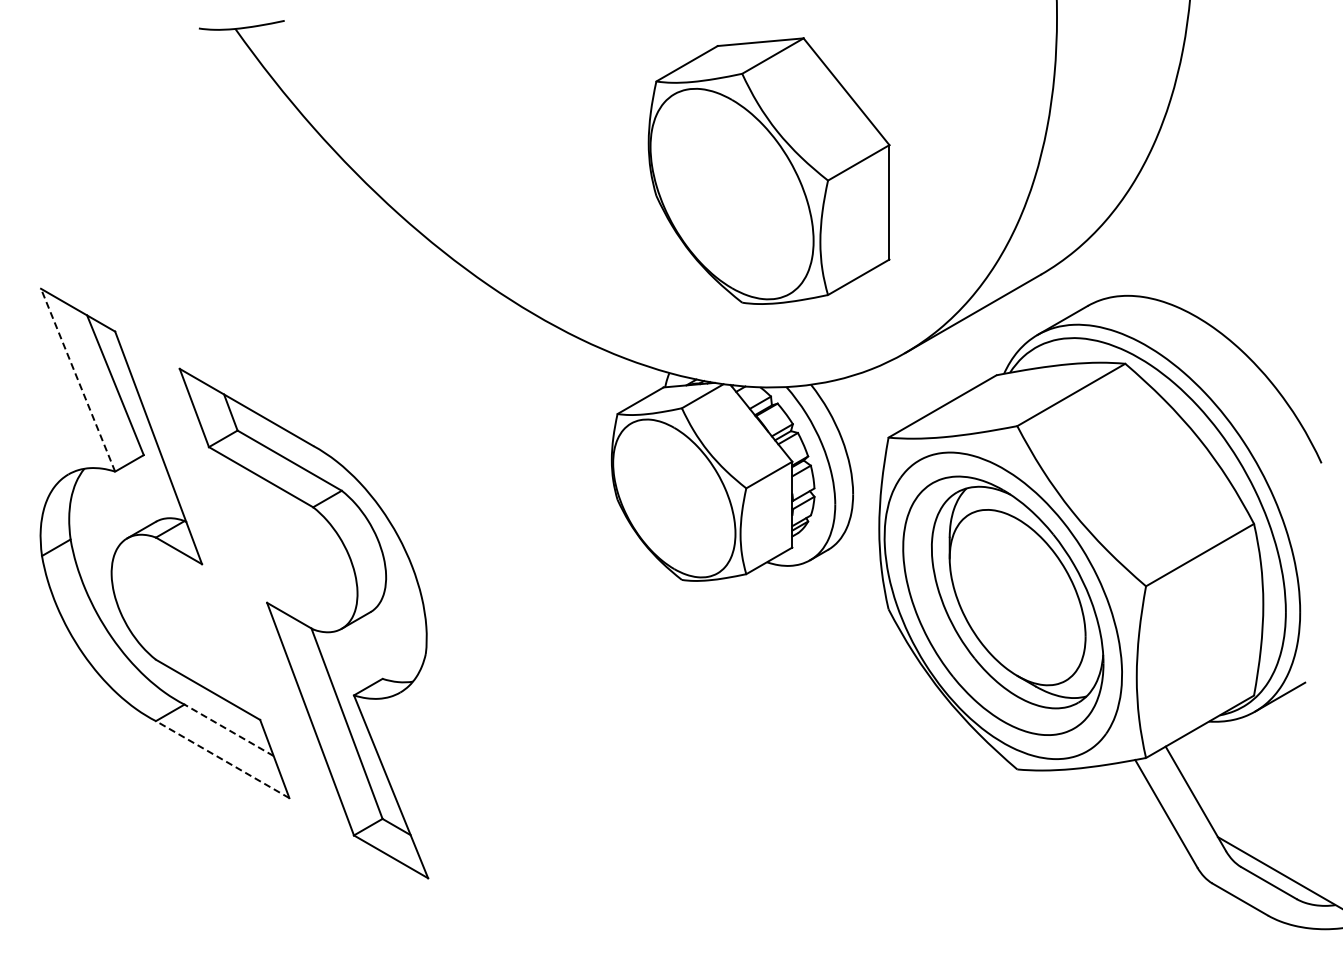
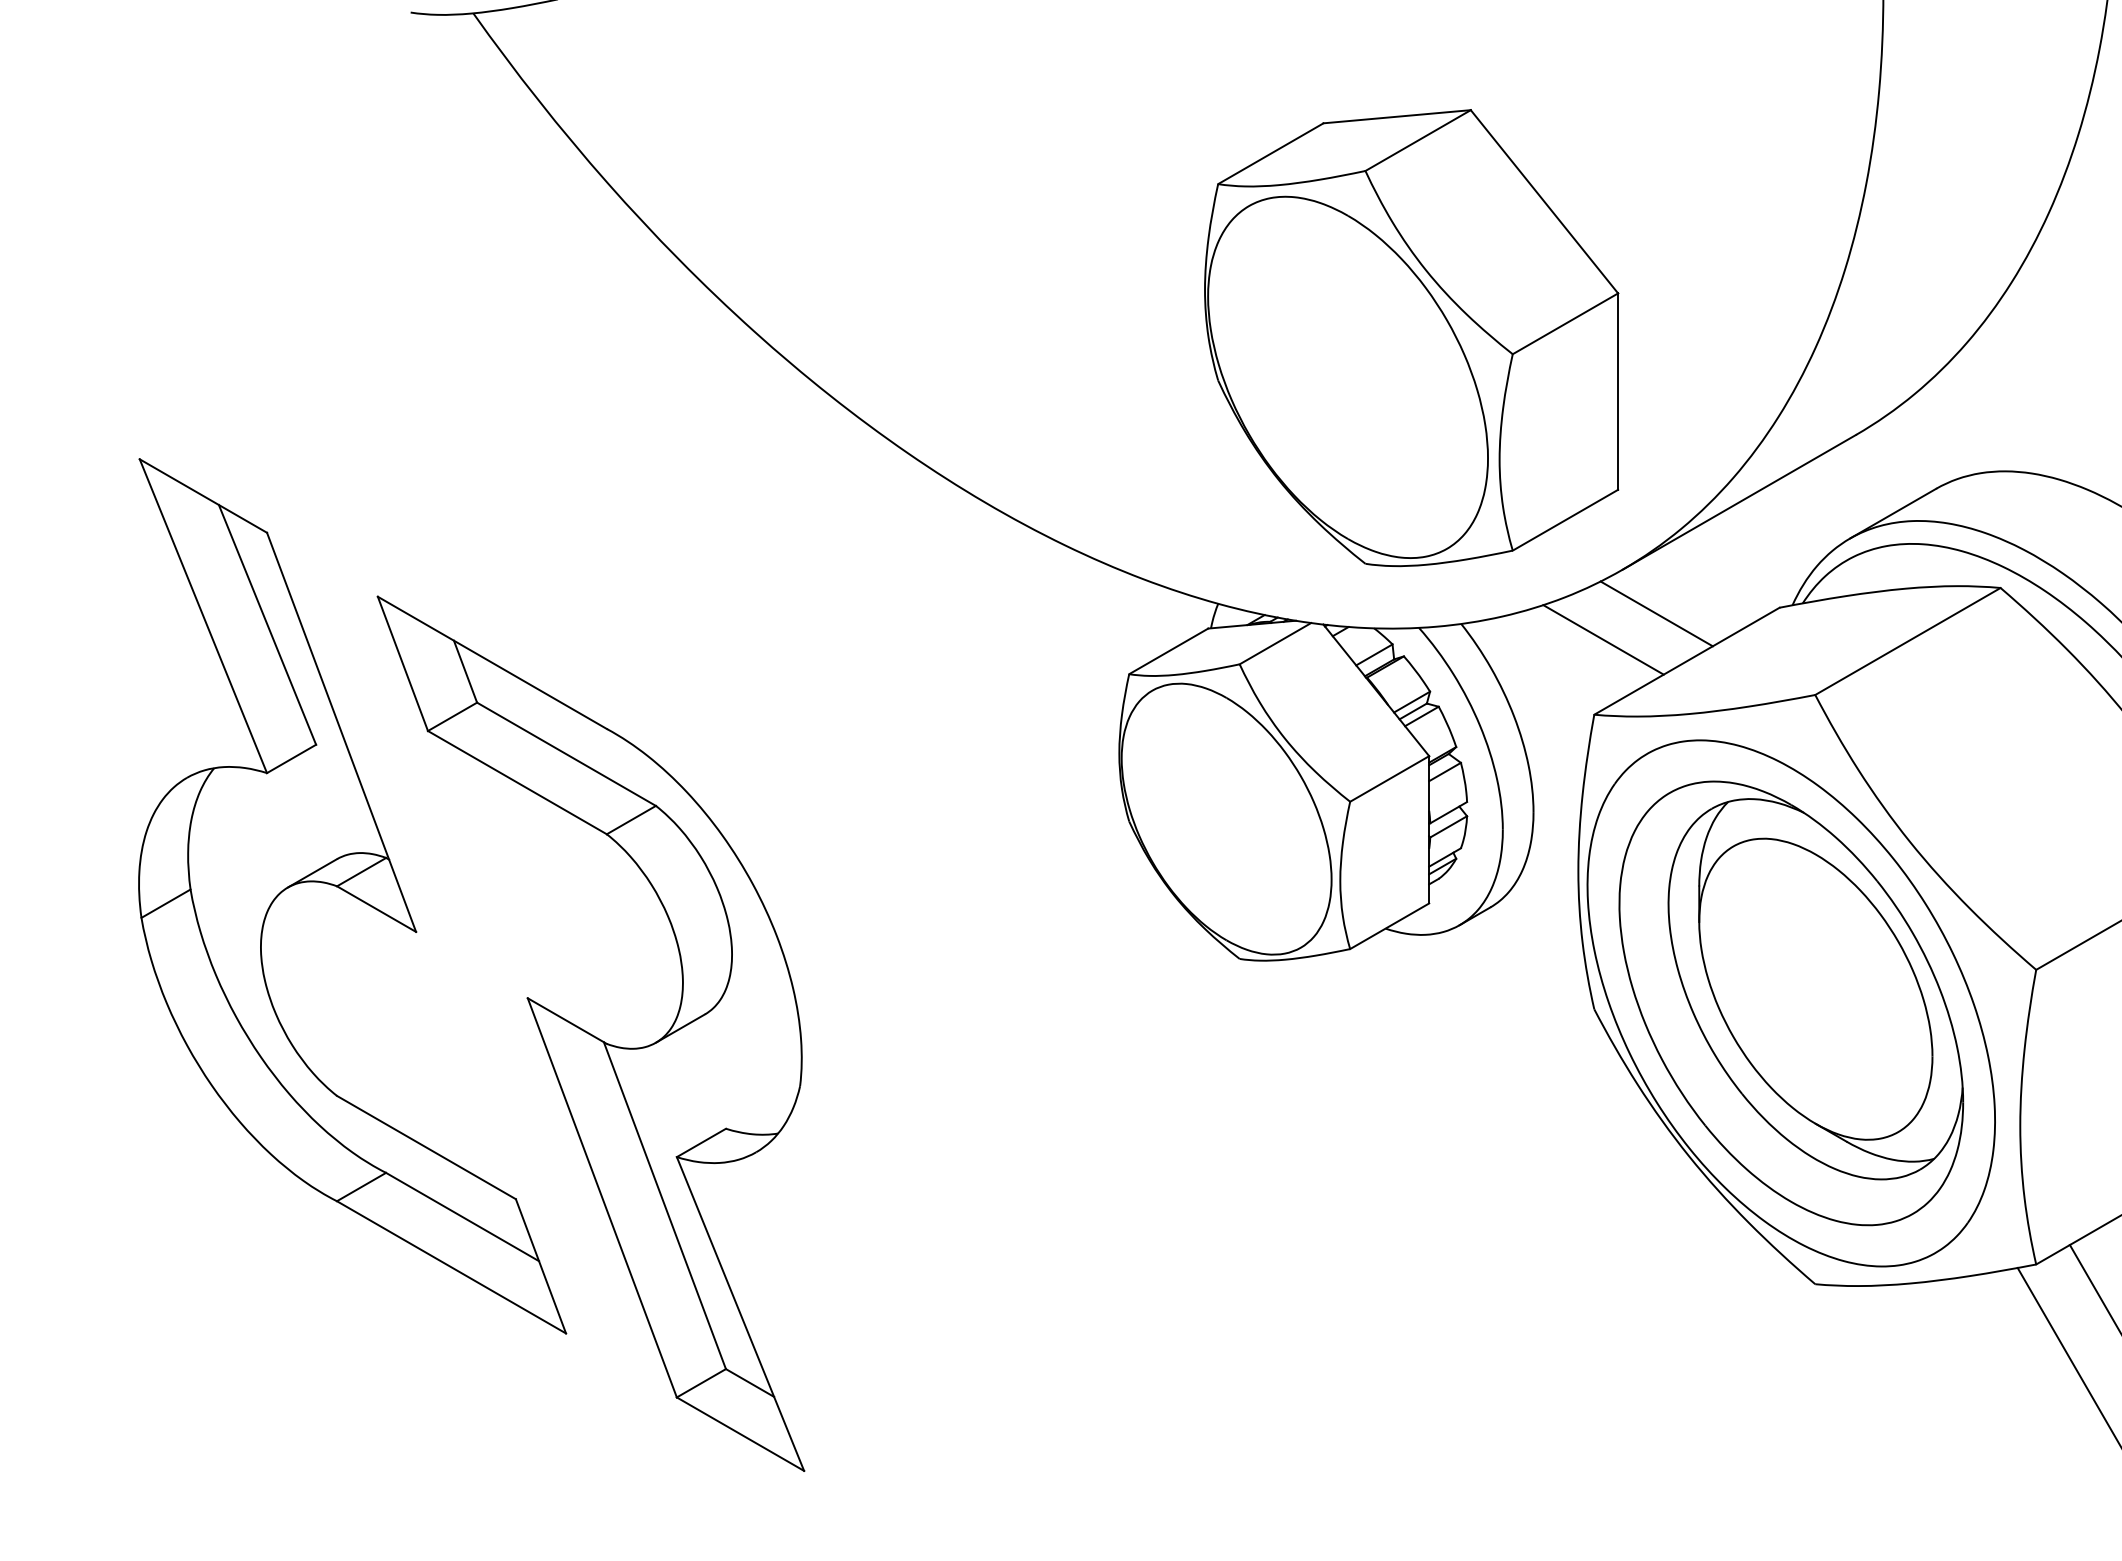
part: (768, 170) -> (1410, 336), moved
line: (924, 378) -> (1655, 613), added
line: (78, 380) -> (204, 616), dashed -> solid
line: (893, 393) -> (1602, 638), added
line: (228, 730) -> (461, 1217), dashed -> solid
line: (222, 759) -> (451, 1267), dashed -> solid

